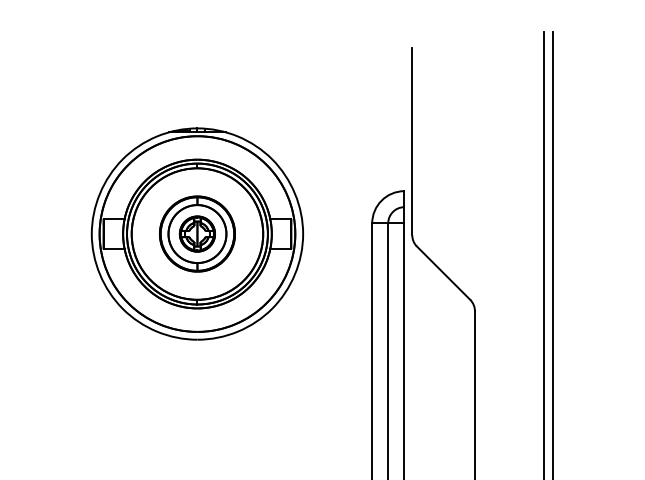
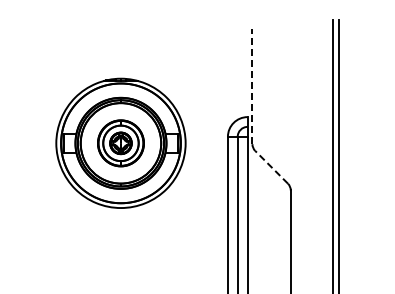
line: (412, 141) -> (252, 86), solid -> dashed
line: (443, 271) -> (271, 166), solid -> dashed

